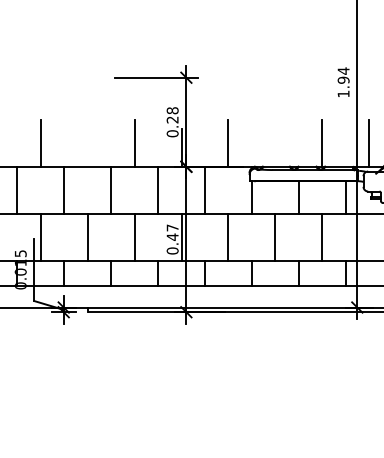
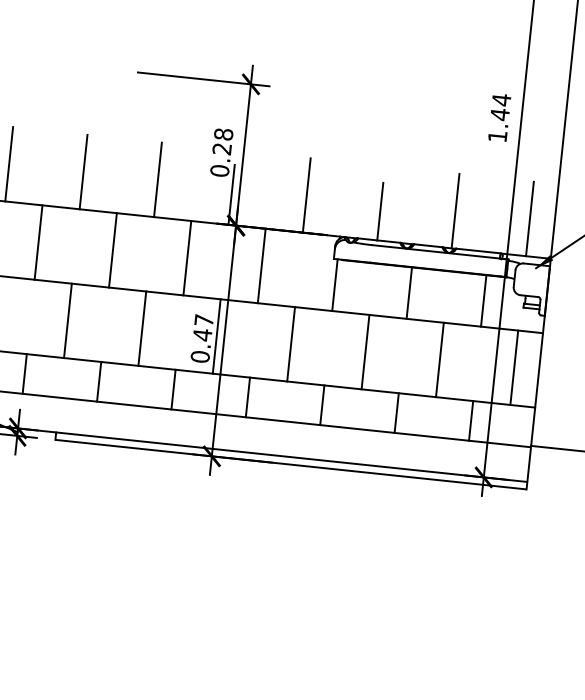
text: (343, 80) -> (499, 114), 1.94 -> 1.44
line: (87, 142) -> (83, 170), added
line: (275, 148) -> (380, 211), added
line: (369, 236) -> (514, 366), added

